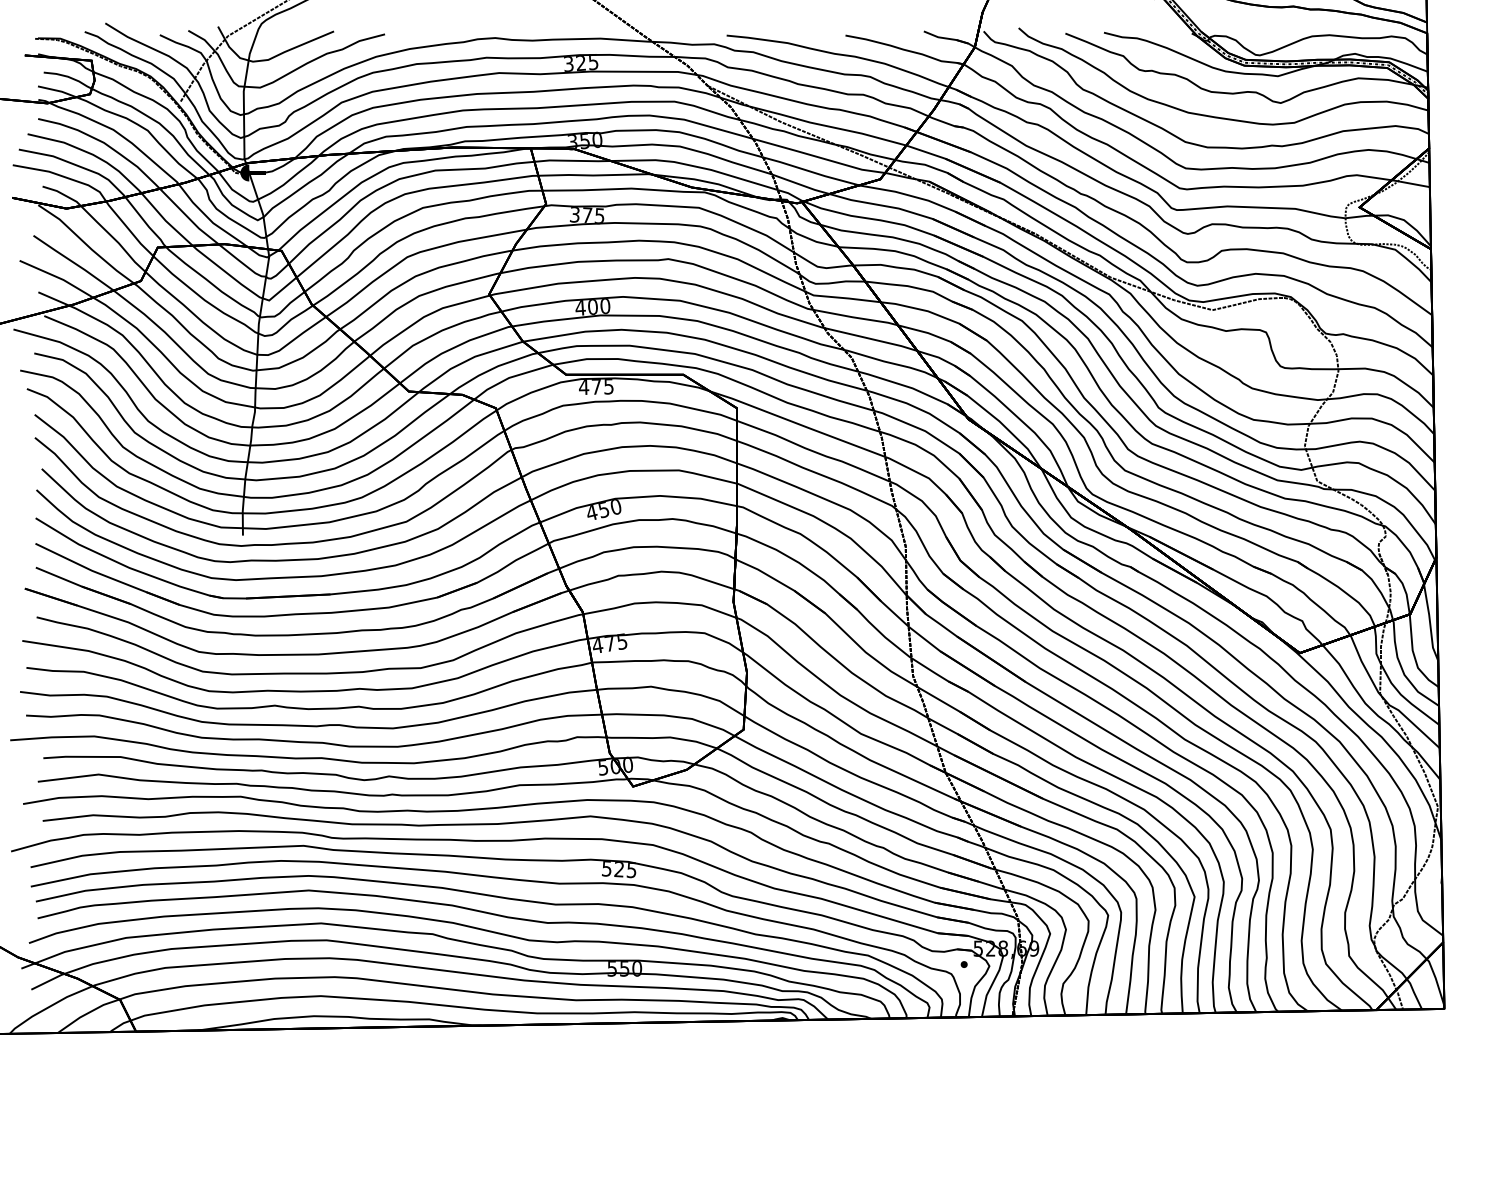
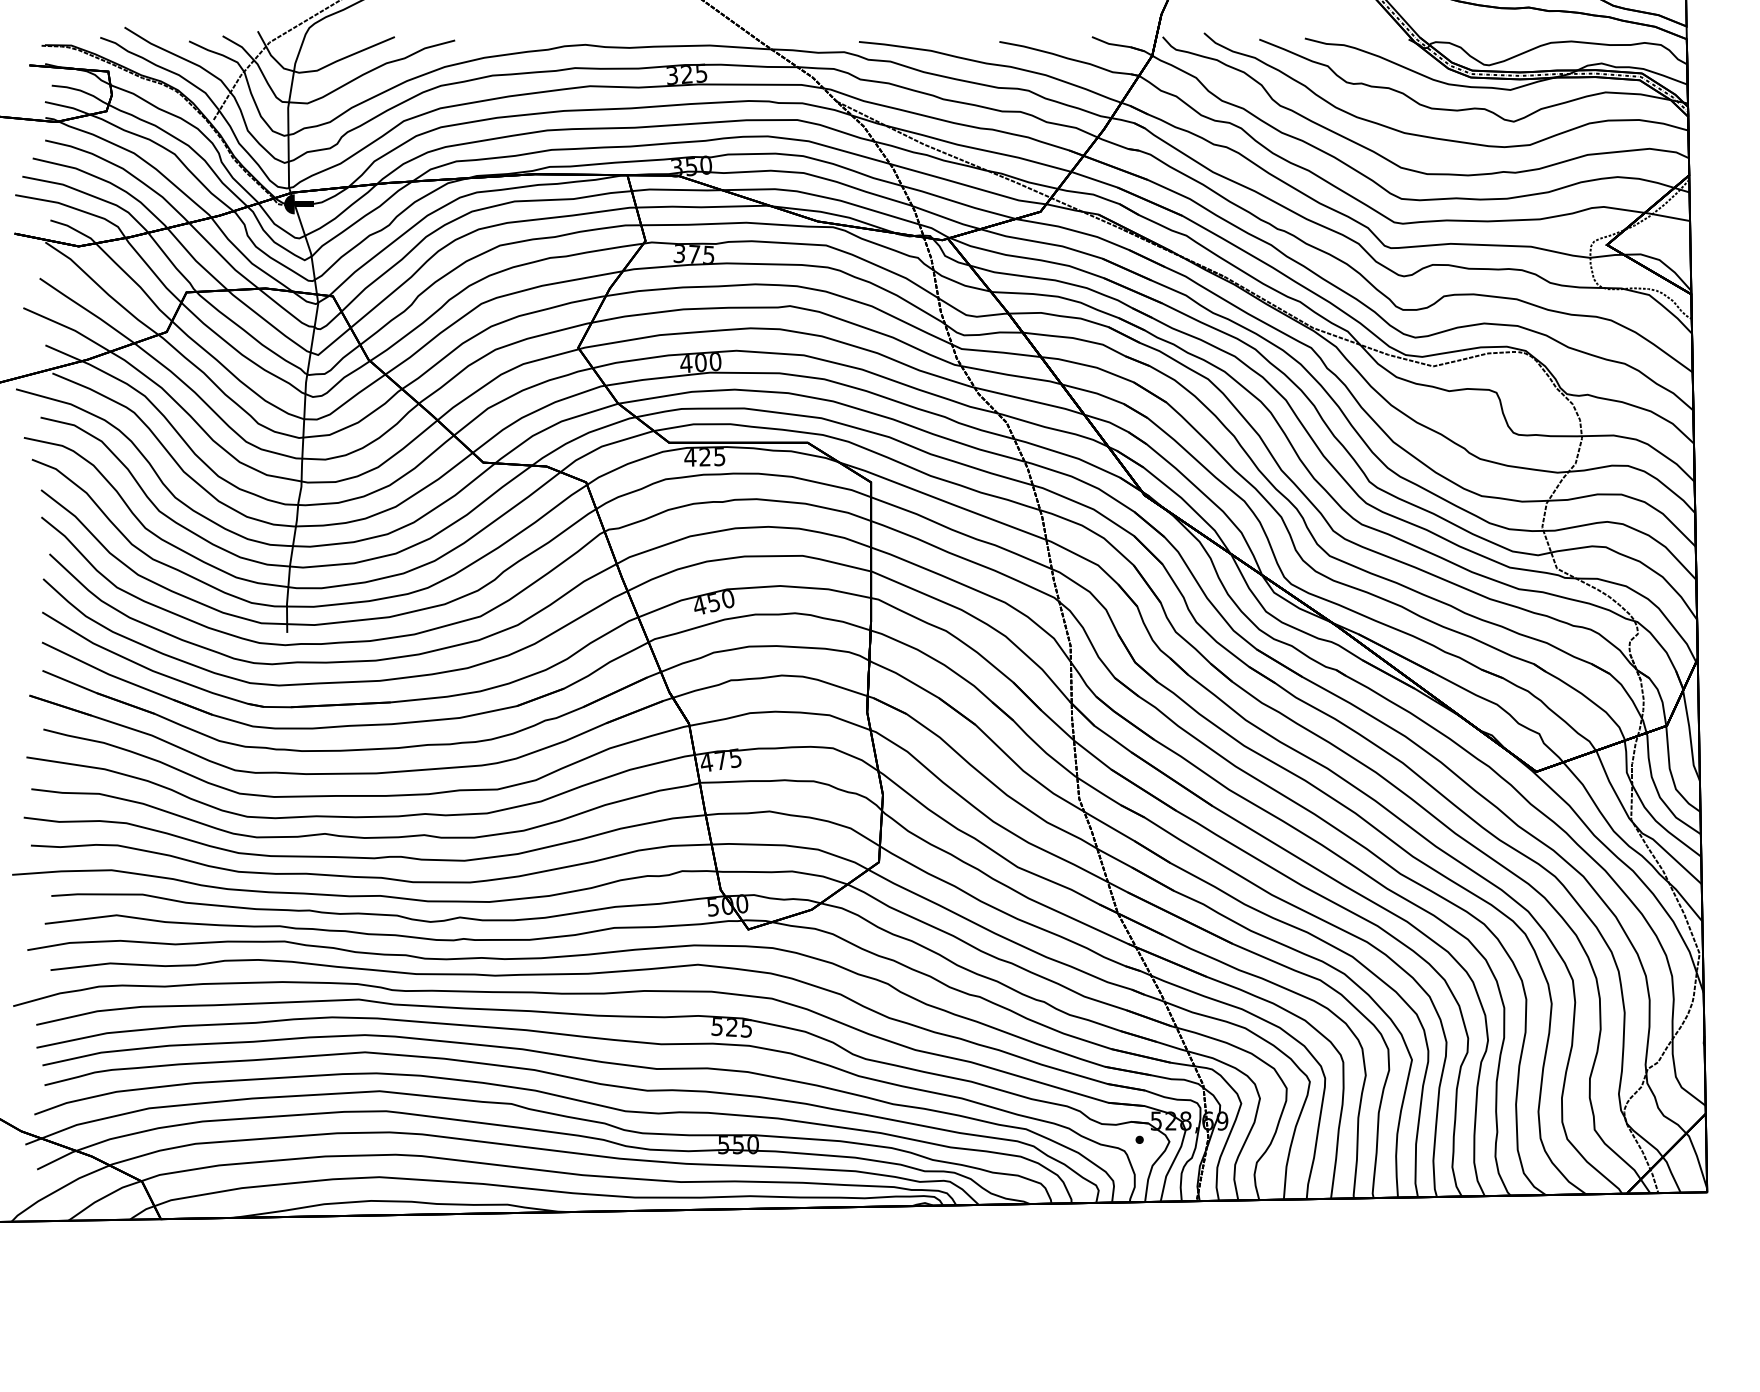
text: (596, 387) -> (704, 457), 475 -> 425

